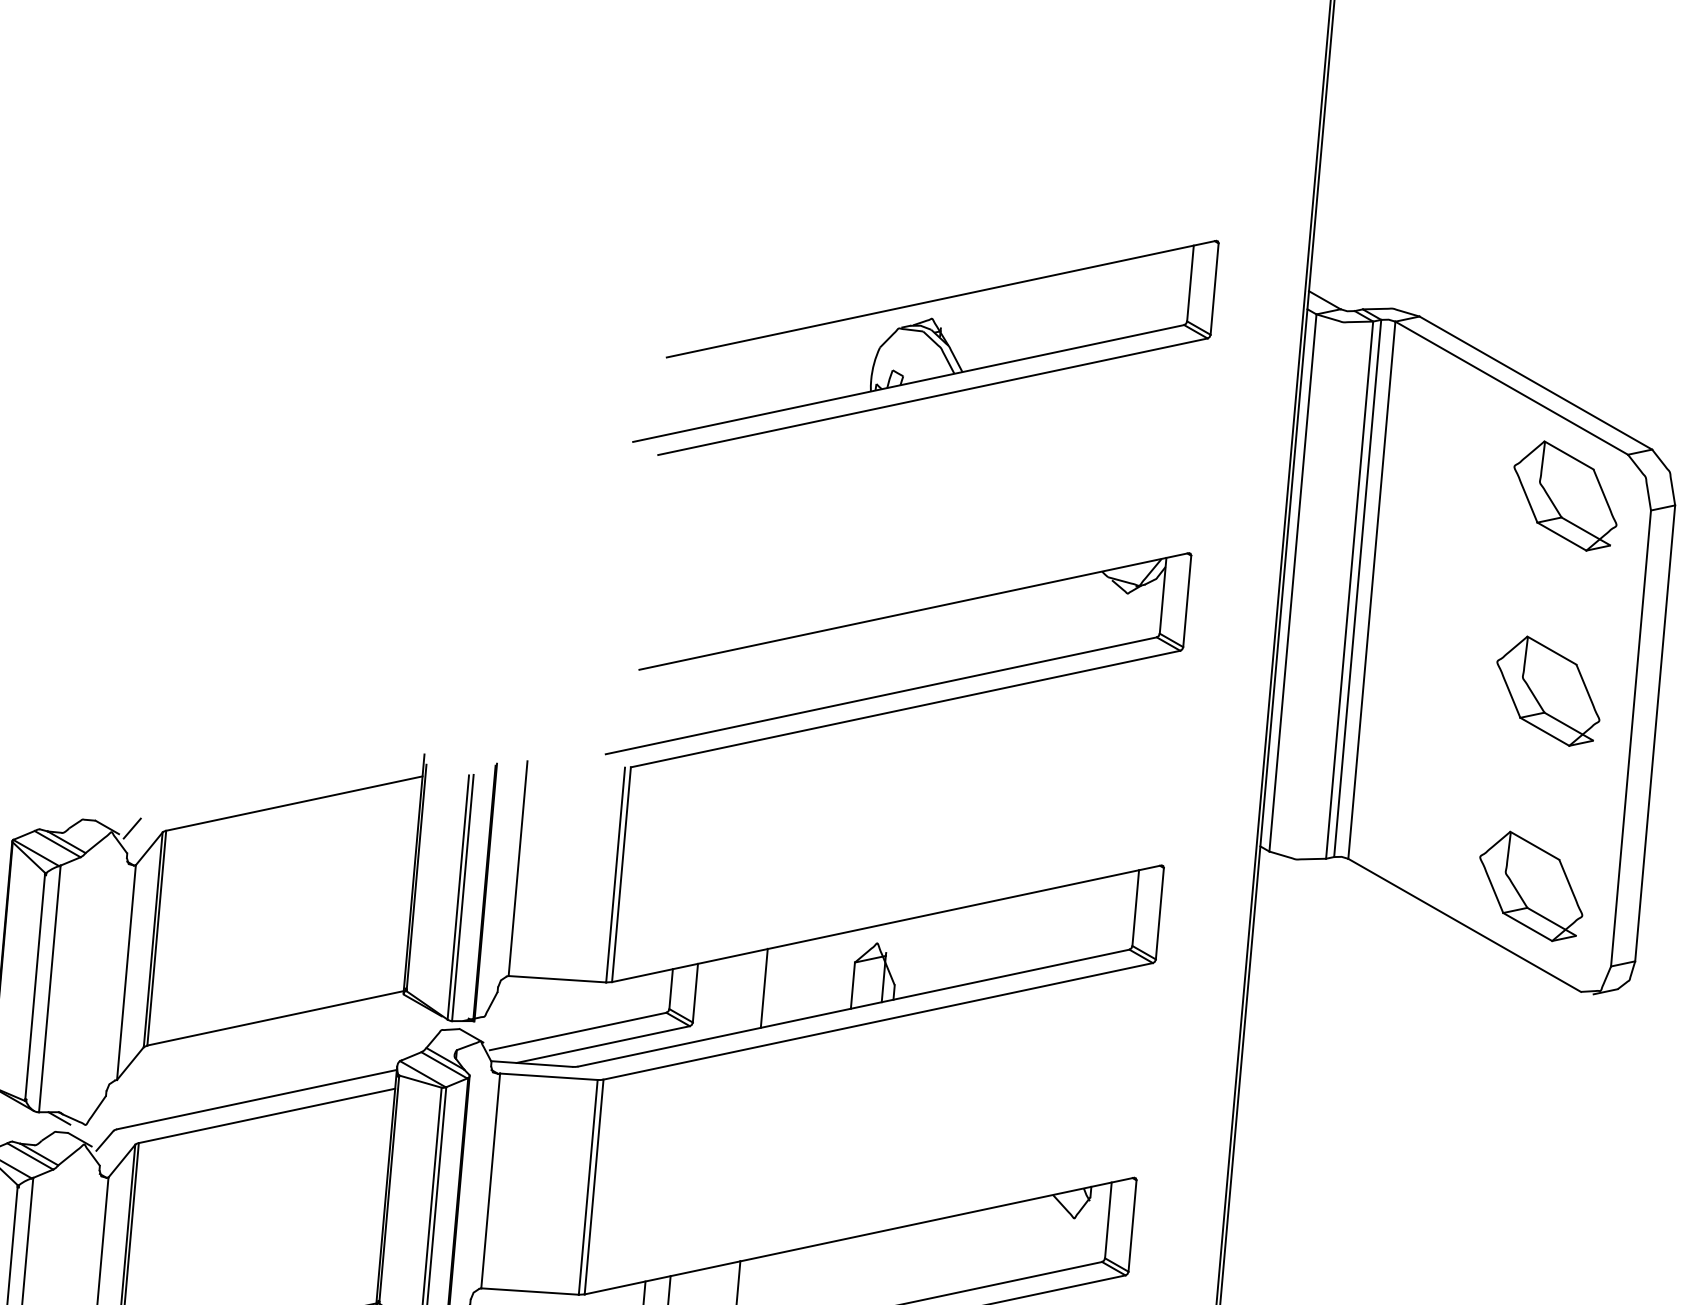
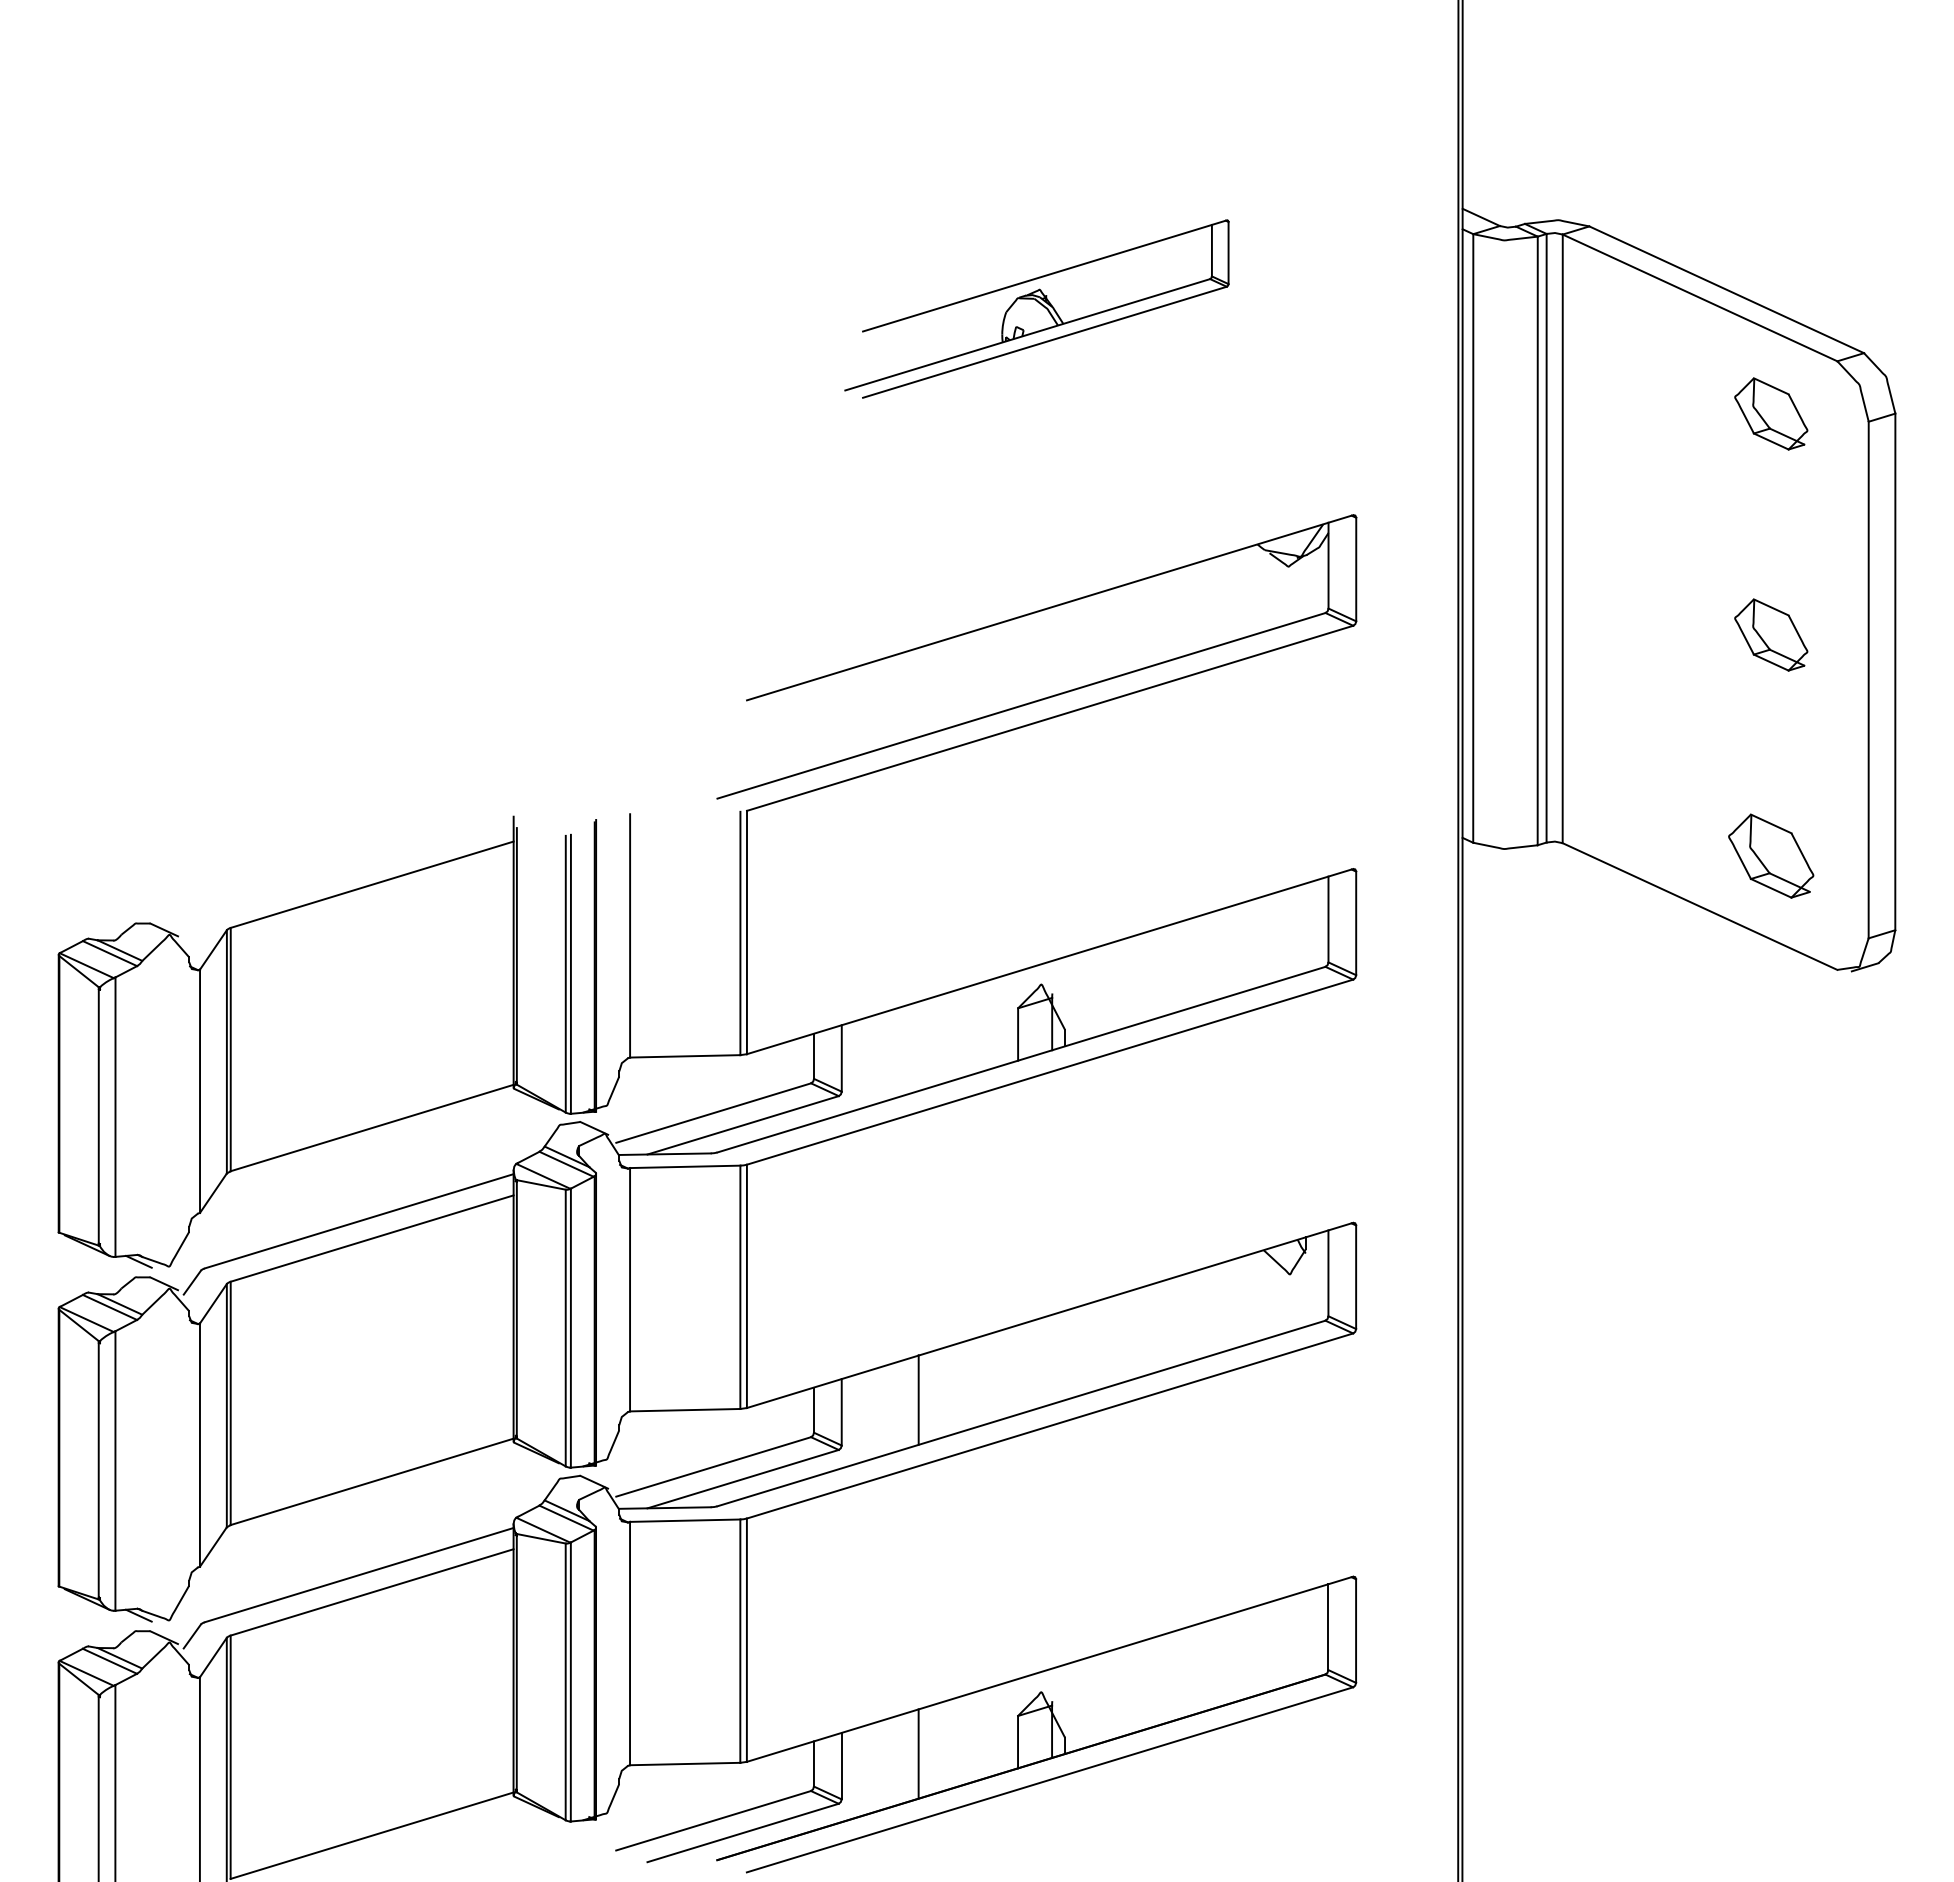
part: (925, 346) -> (1036, 308), size x0.6
part: (1565, 495) -> (1771, 413), size x0.6
part: (1548, 690) -> (1771, 634), size x0.6
line: (132, 828) -> (192, 928), removed
part: (1531, 885) -> (1771, 855), size x0.7
line: (764, 987) -> (918, 1045), removed

